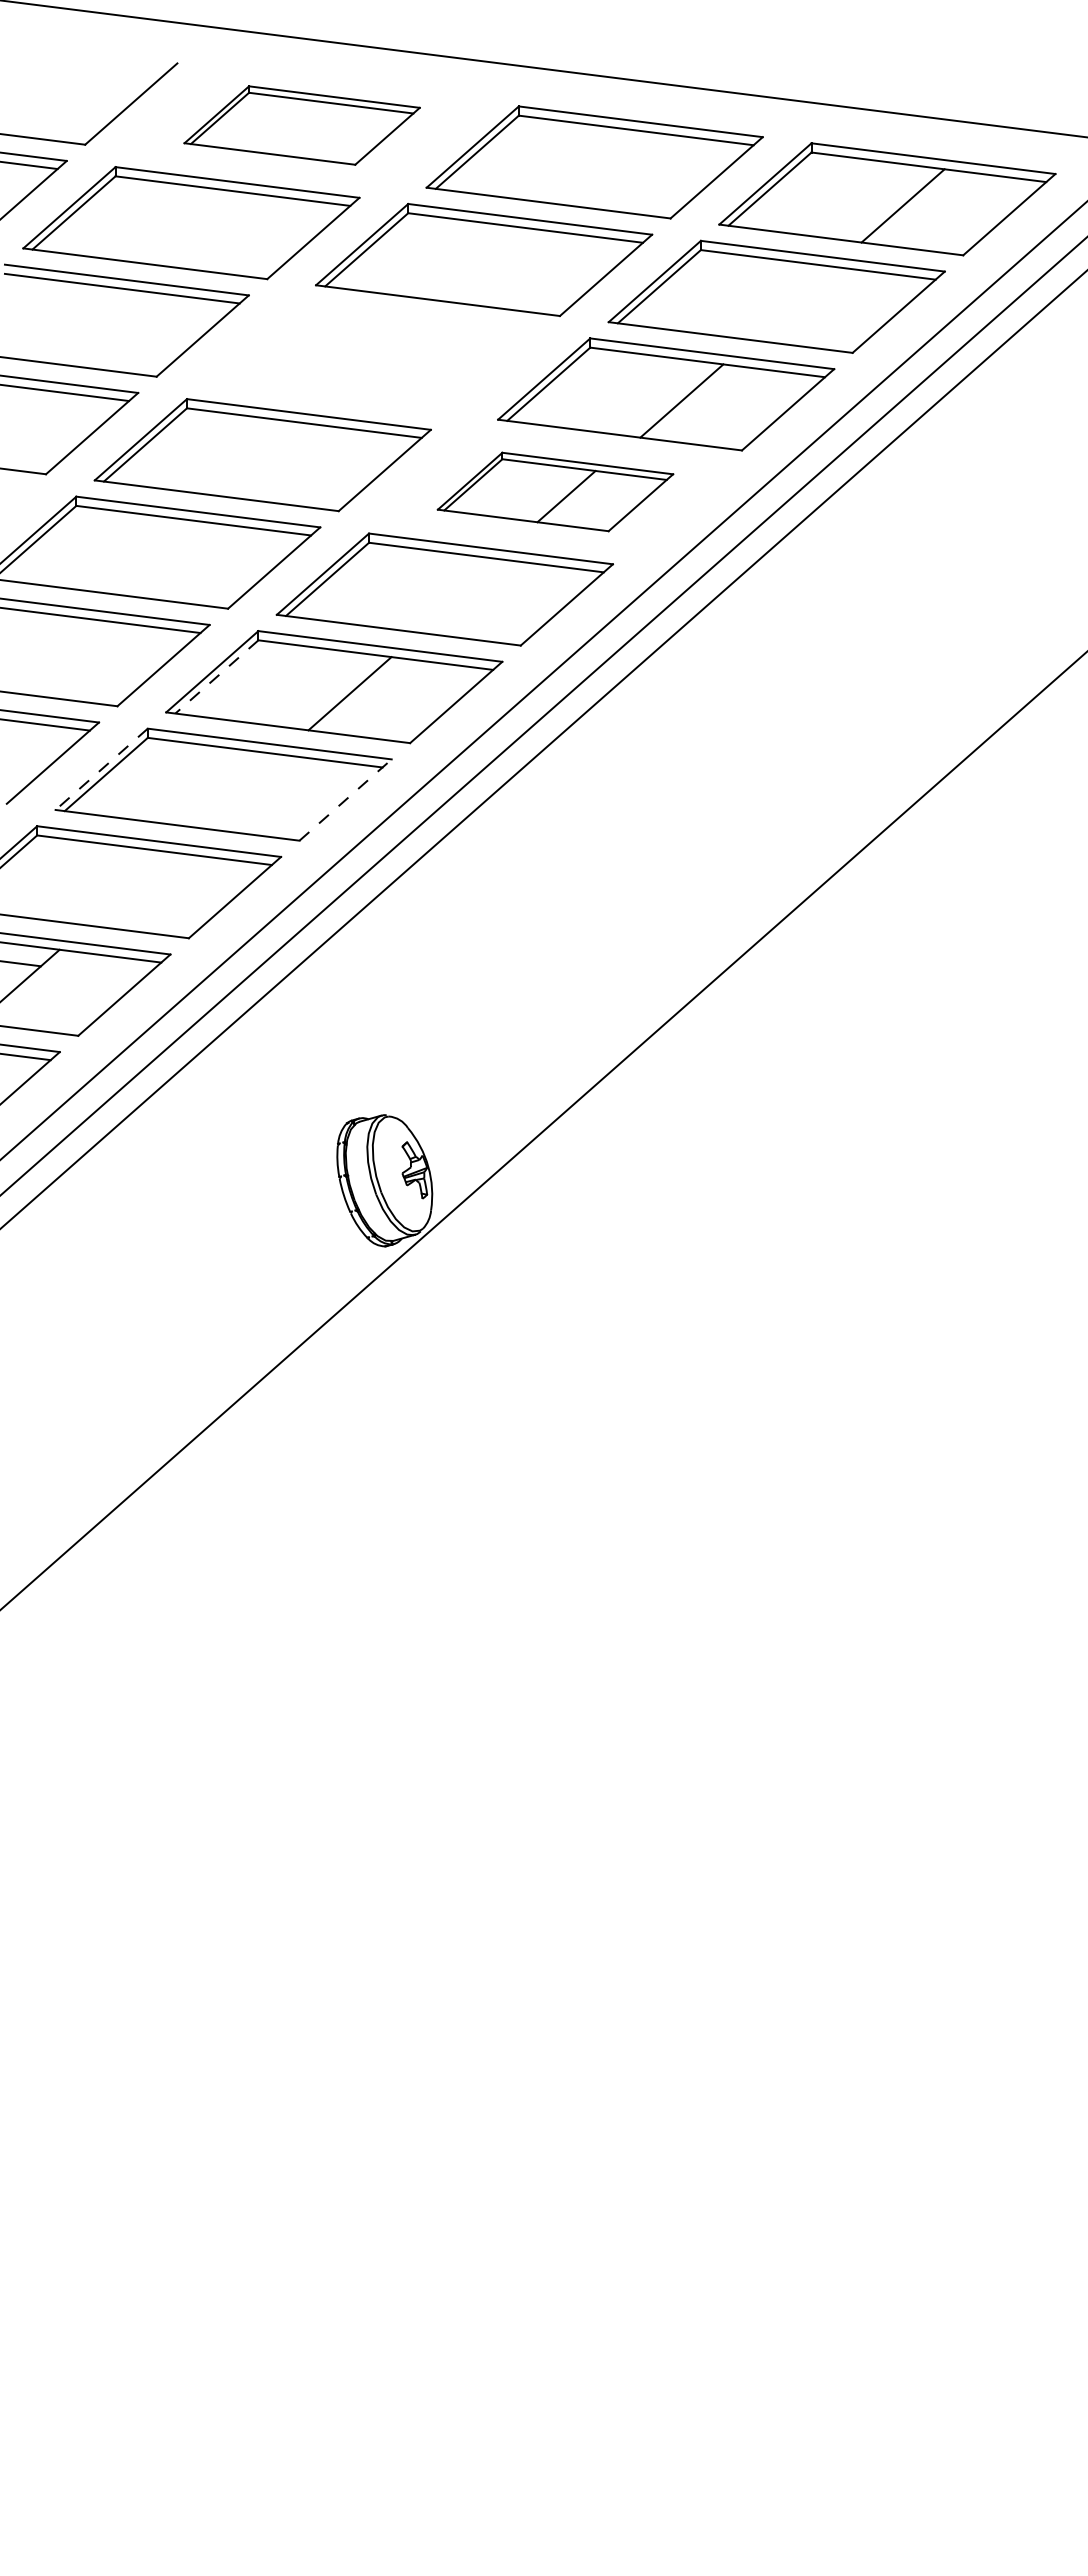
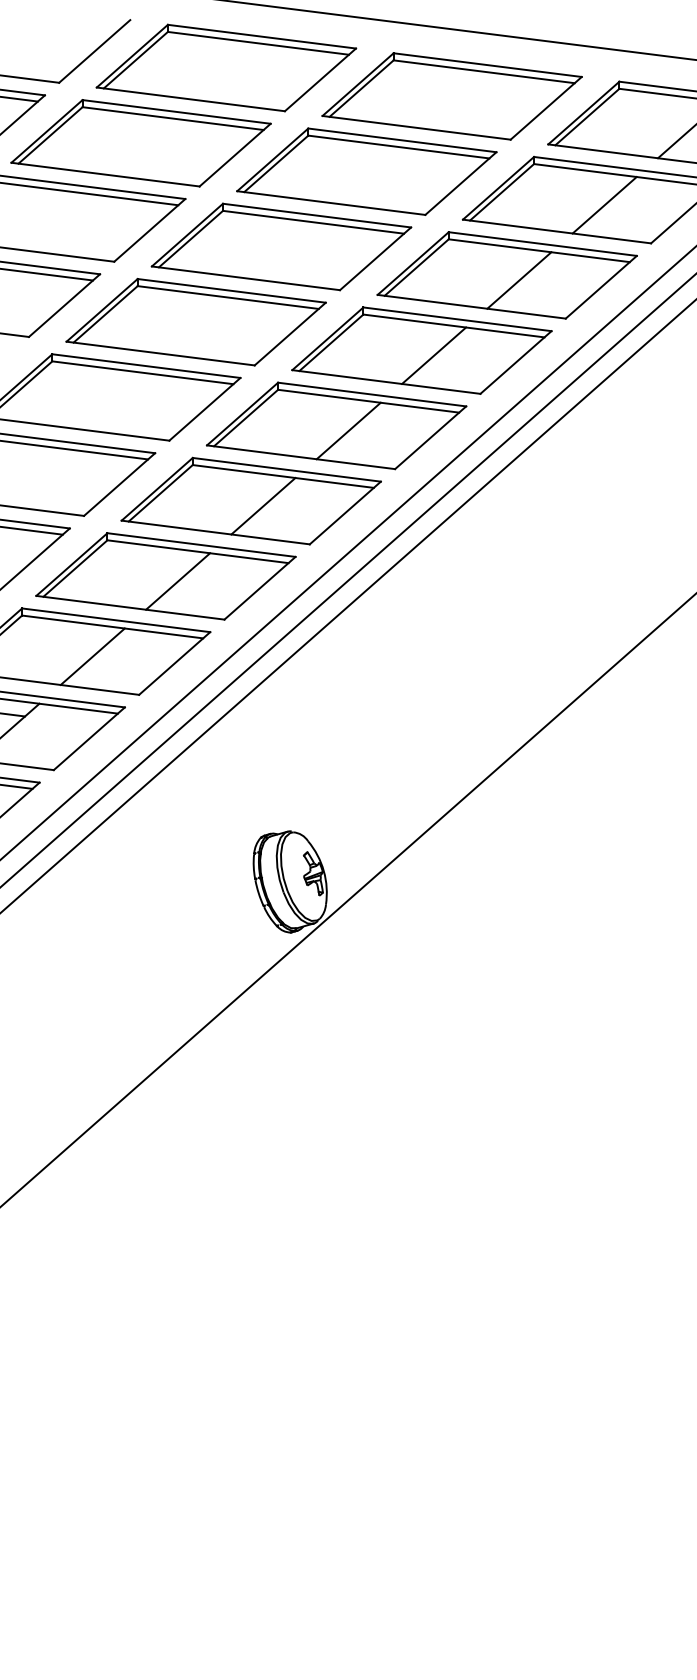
part: (302, 125) -> (226, 67), size x1.43
line: (792, 303) -> (604, 205), added
part: (373, 357) -> (281, 246), added
part: (555, 491) -> (421, 350), size x1.43
line: (460, 595) -> (348, 430), added
line: (216, 677) -> (160, 493), dashed -> solid
line: (101, 769) -> (71, 564), dashed -> solid
line: (238, 790) -> (177, 580), added
line: (345, 799) -> (259, 587), dashed -> solid
line: (128, 888) -> (92, 656), added

